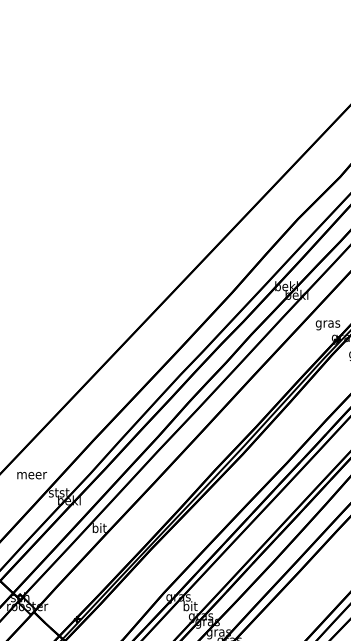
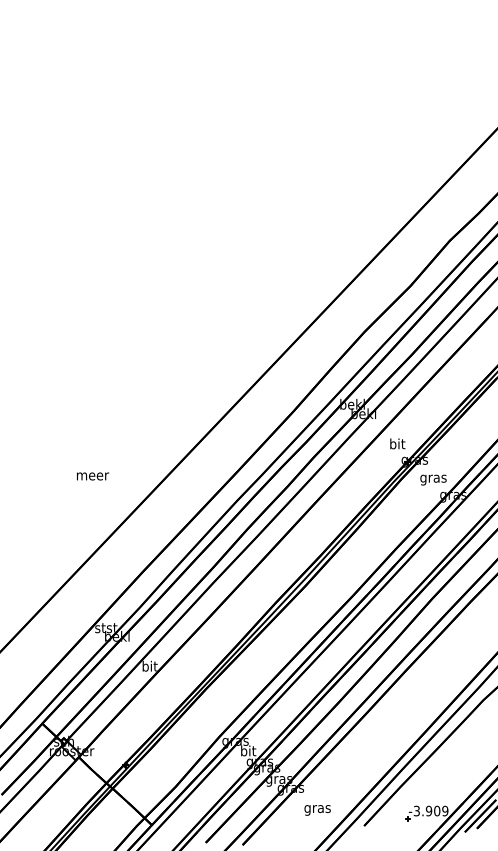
text: (328, 324) -> (397, 445), gras -> bit
text: (32, 475) -> (93, 476), moved

